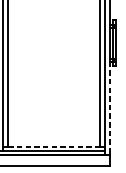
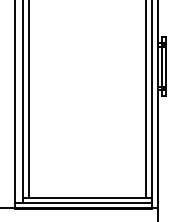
line: (109, 108) -> (157, 149), dashed -> solid
line: (54, 146) -> (87, 198), dashed -> solid

